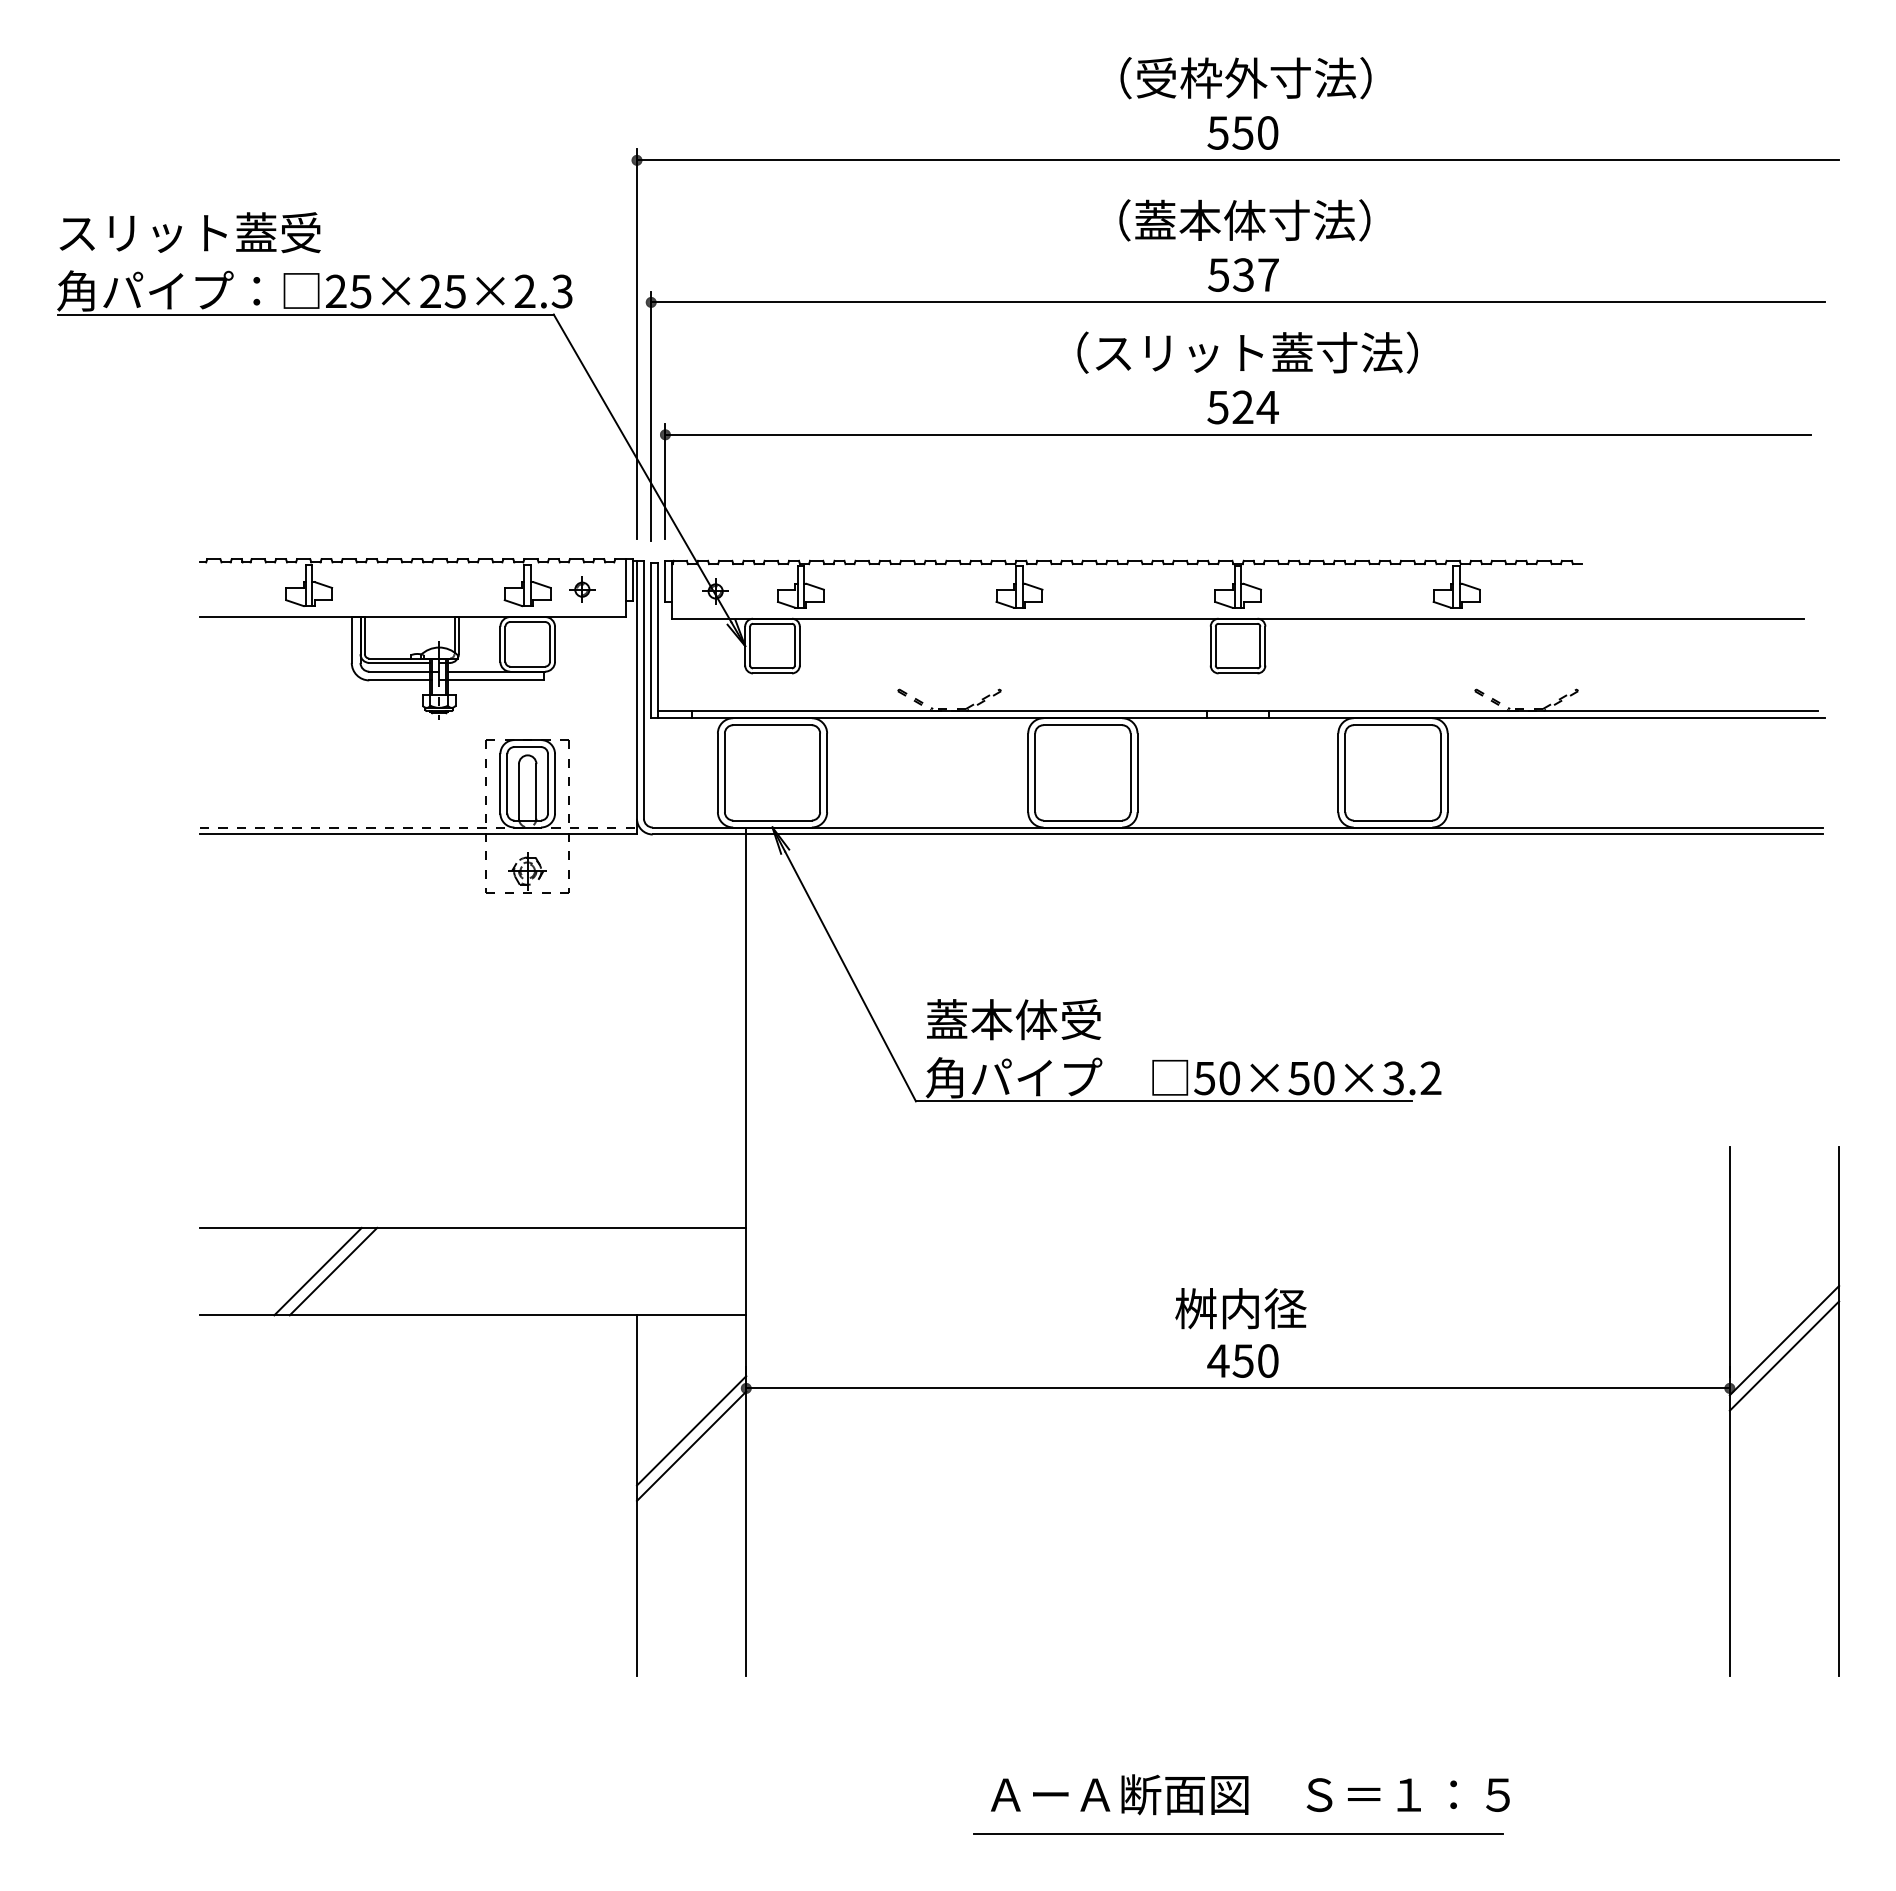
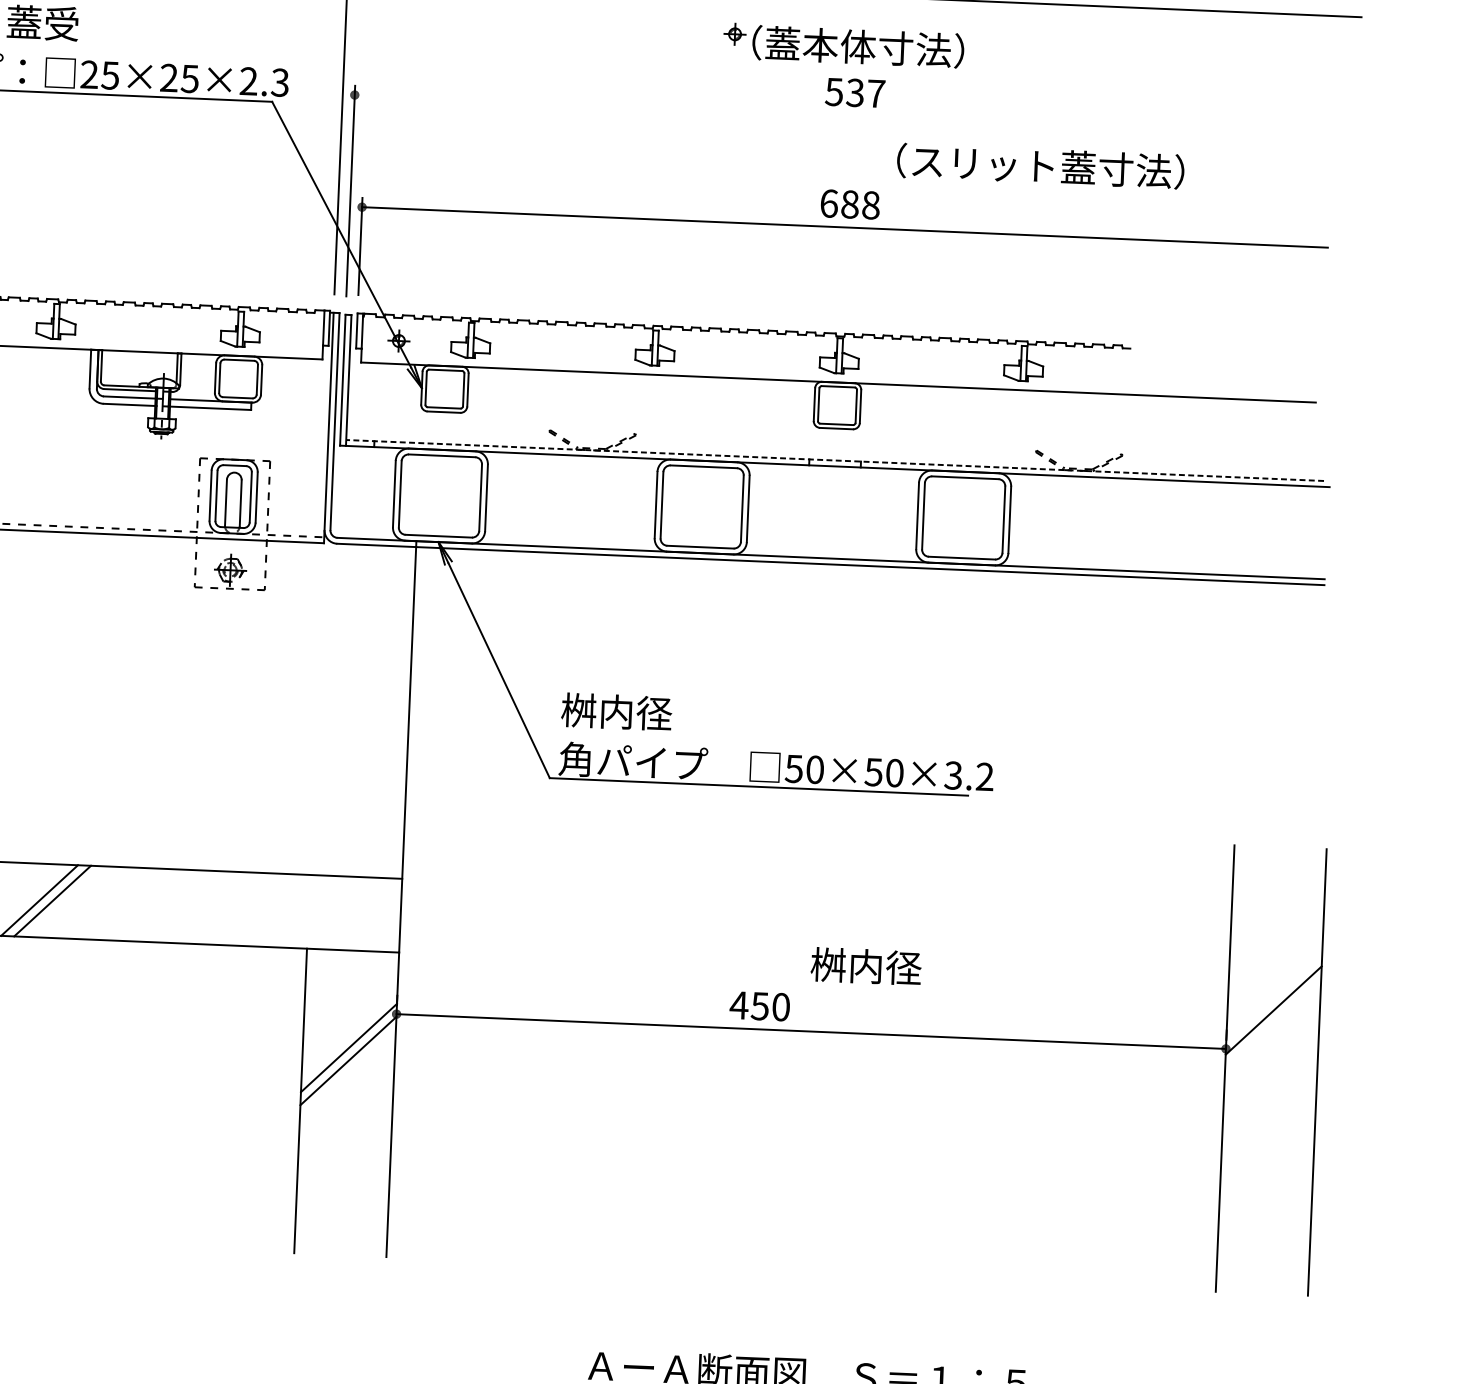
line: (1237, 302) -> (849, 115), removed
text: (1247, 352) -> (1040, 166), moved
text: (1242, 407) -> (849, 204), 524 -> 688
part: (582, 589) -> (735, 34), moved
line: (1237, 711) -> (834, 460), solid -> dashed
text: (1013, 1019) -> (634, 712), 蓋本体受 -> 桝内径
text: (1240, 1308) -> (865, 966), moved
line: (1784, 1355) -> (1273, 1023), removed
text: (1242, 1360) -> (759, 1005), moved

